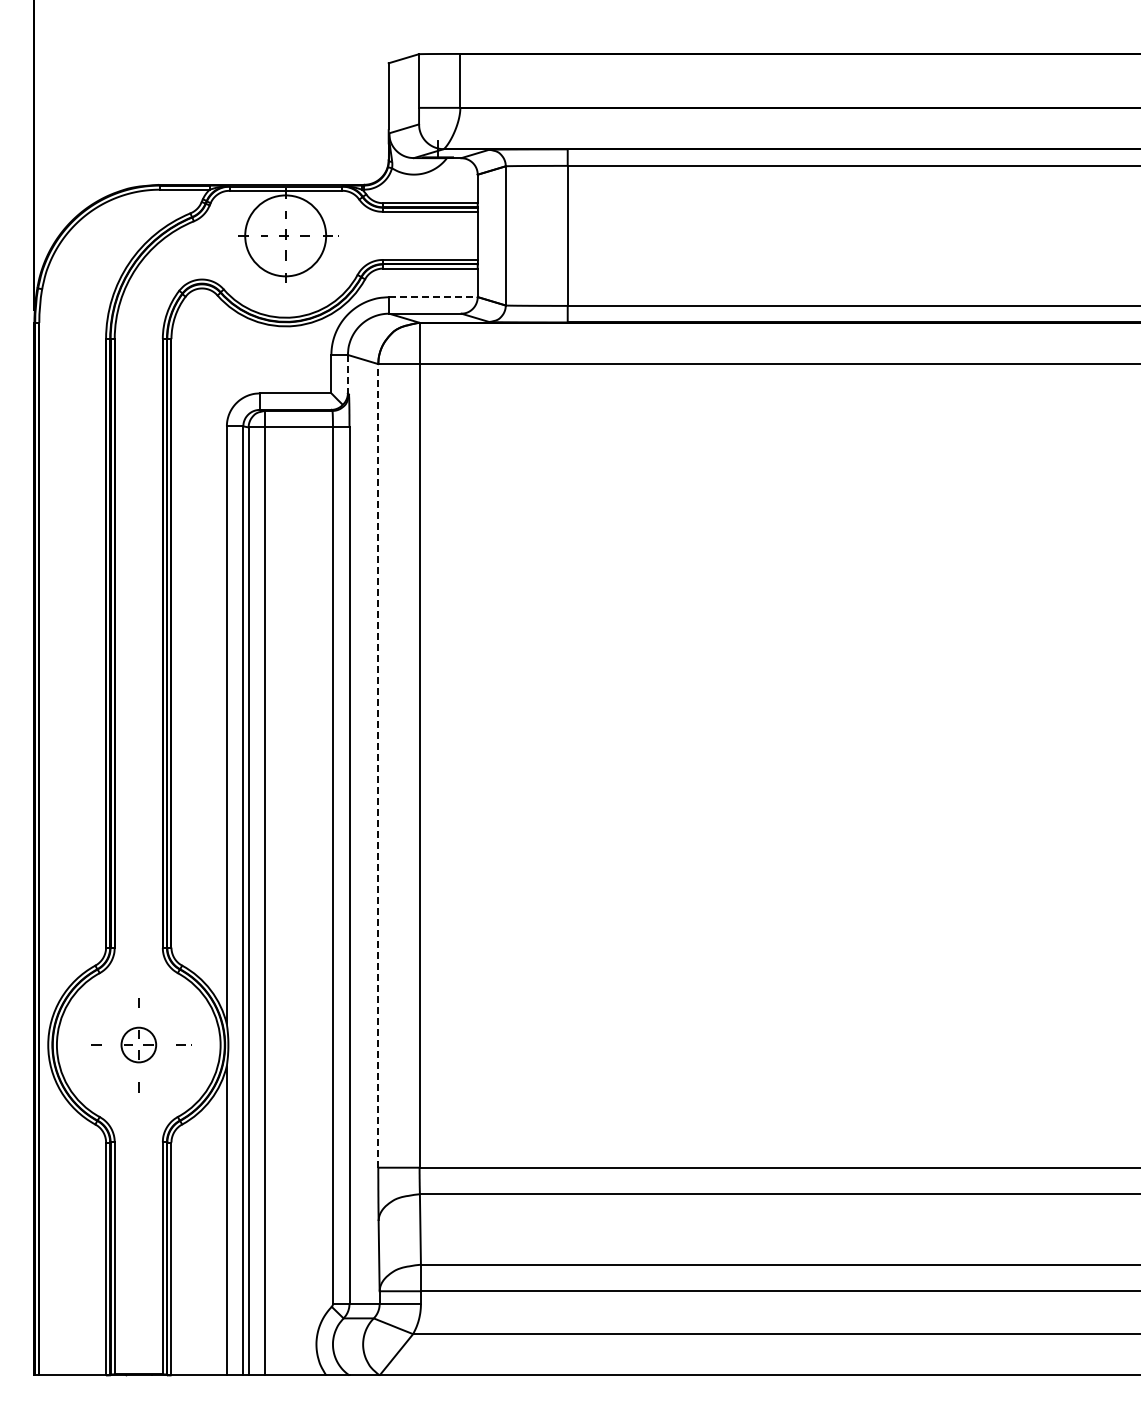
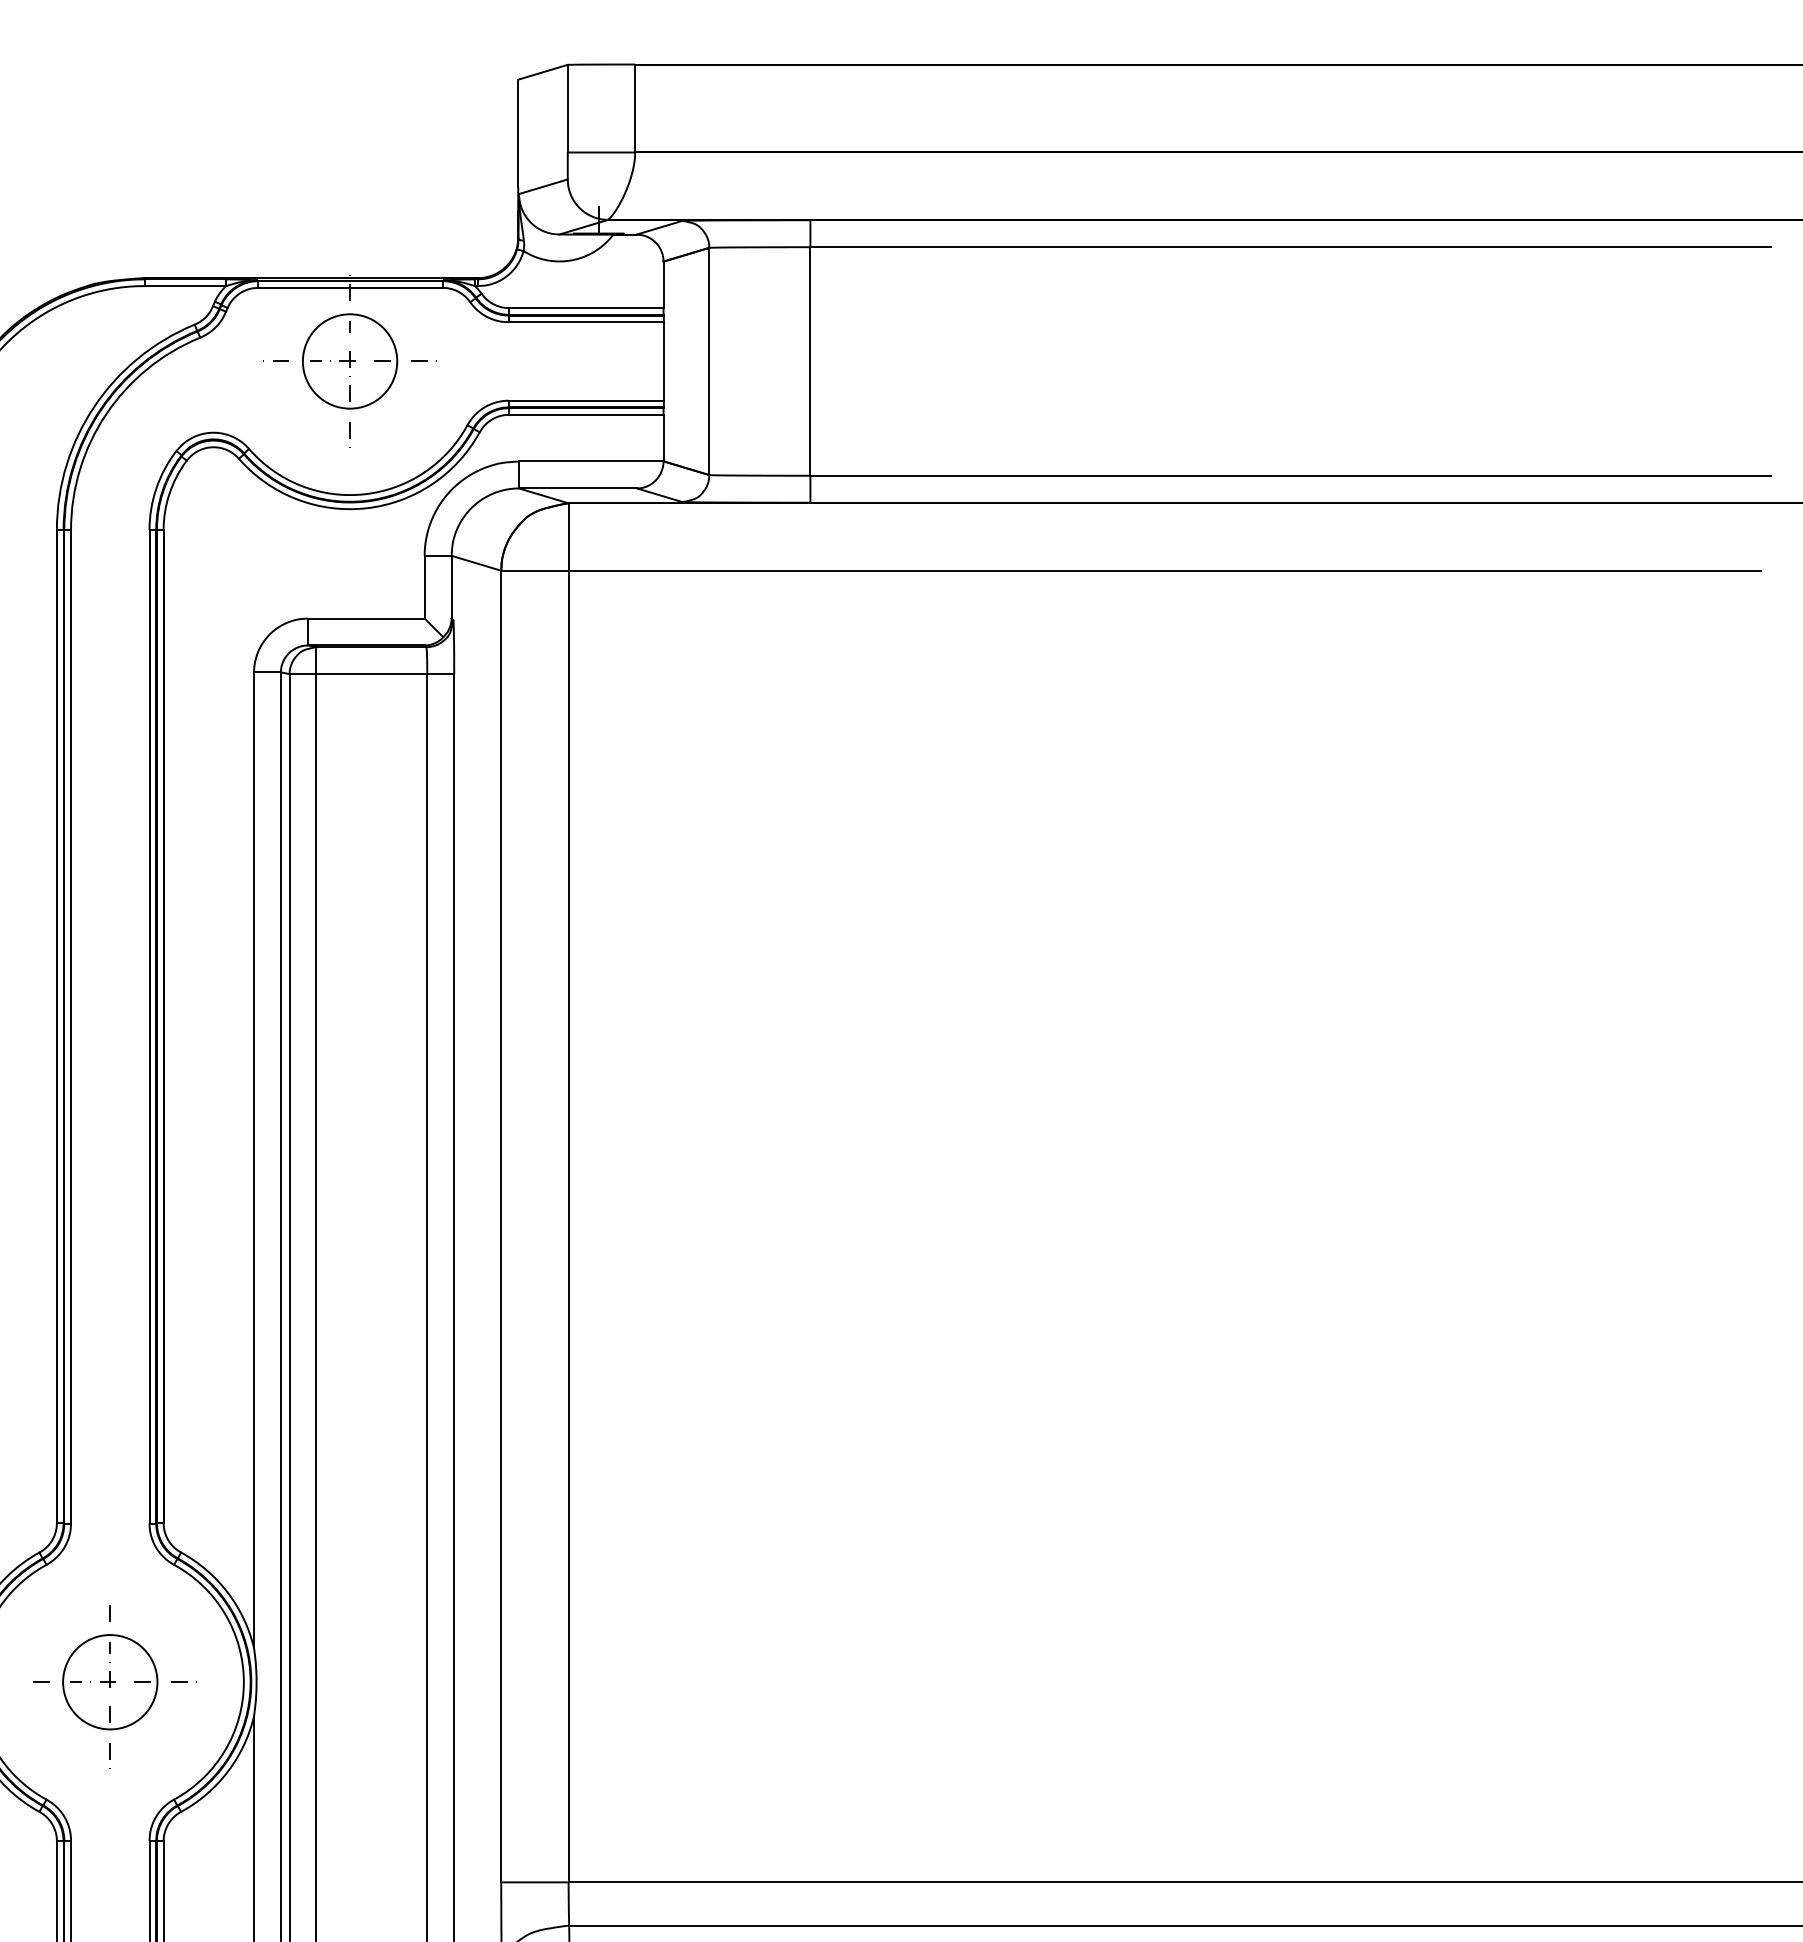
circle: (285, 235) -> (349, 360), size x0.71
line: (433, 297) -> (591, 462), dashed -> solid
line: (347, 374) -> (450, 587), dashed -> solid
line: (378, 765) -> (501, 1225), dashed -> solid
part: (138, 1044) -> (109, 1681), size x1.67

